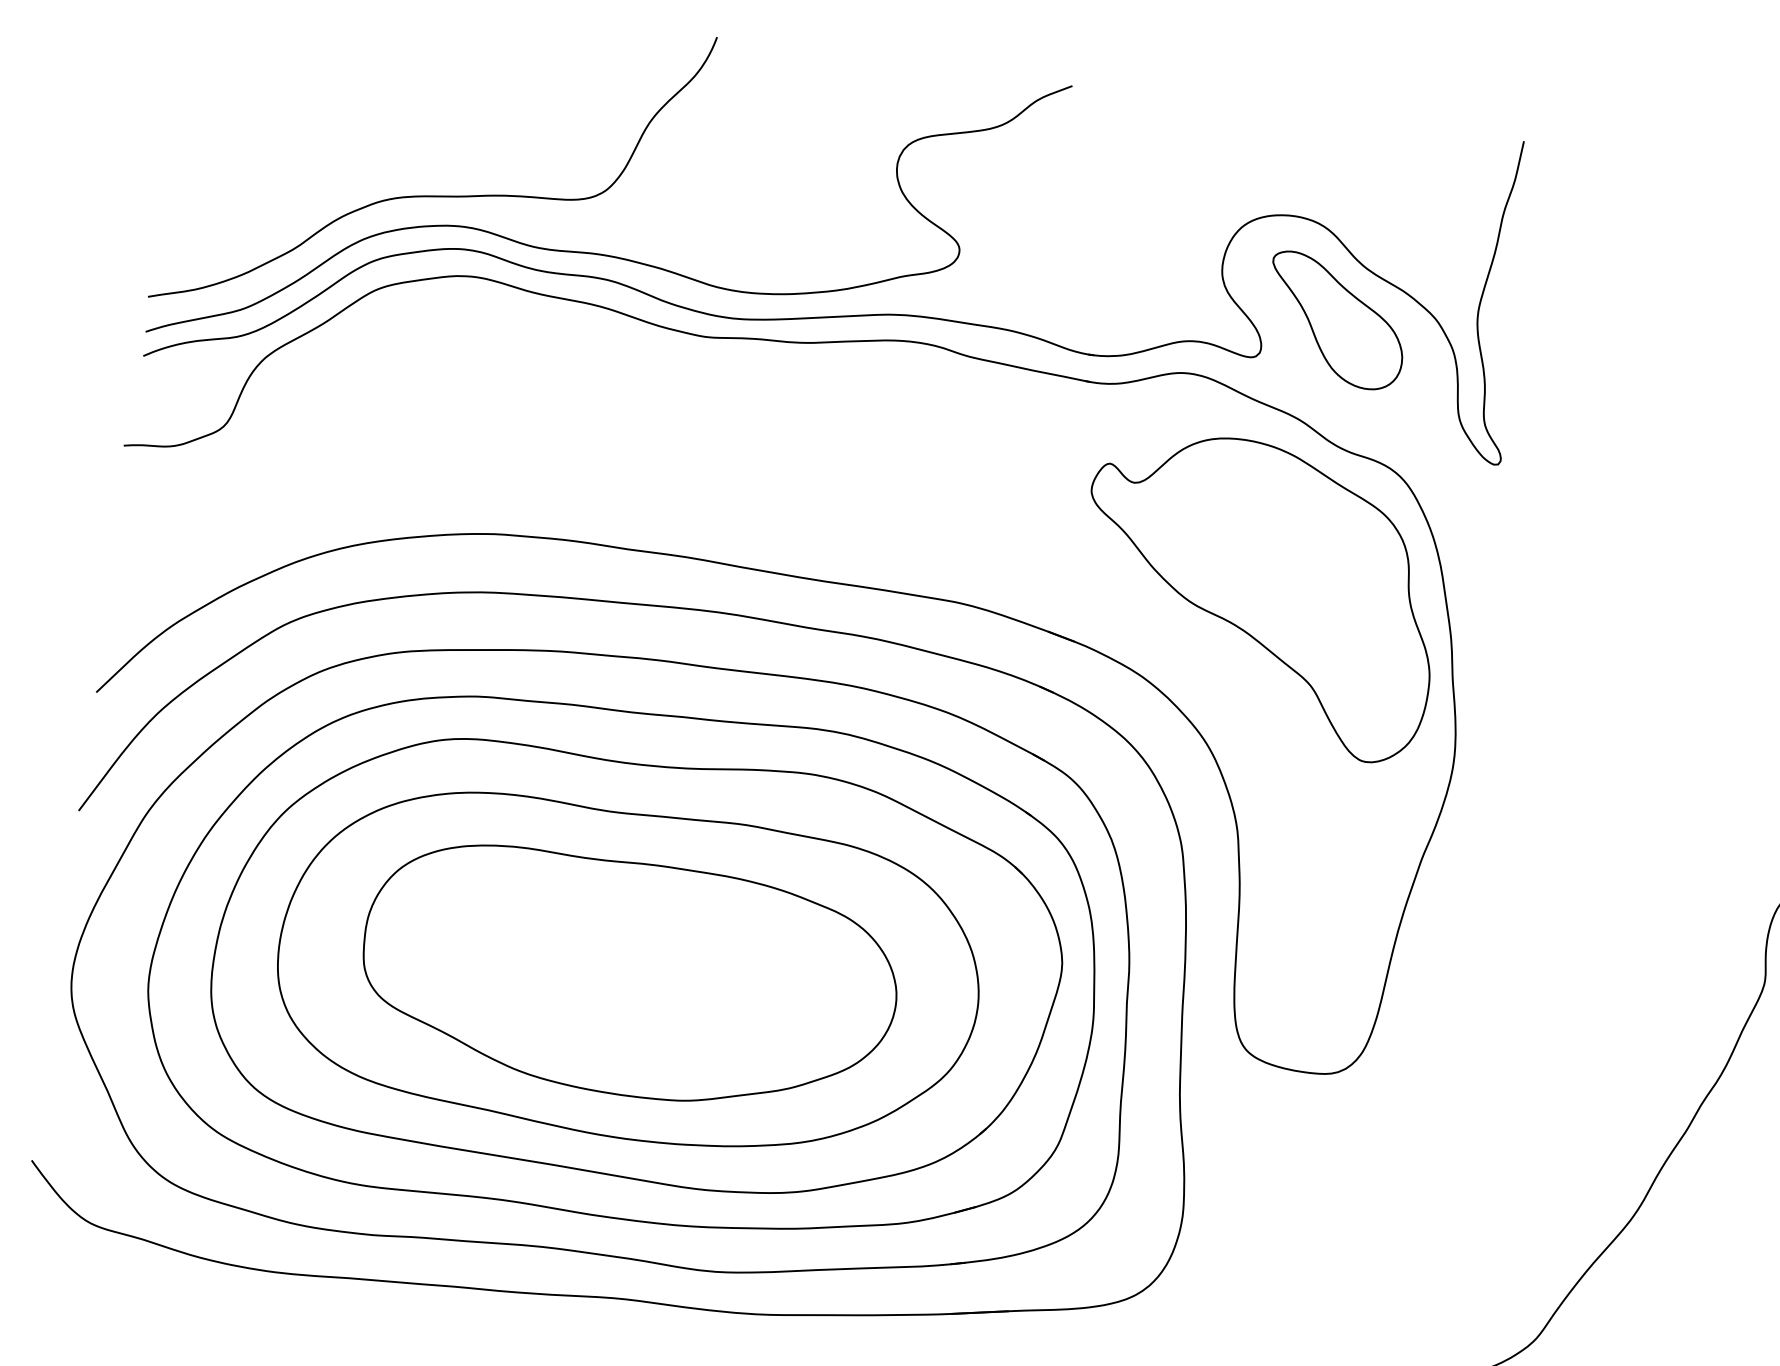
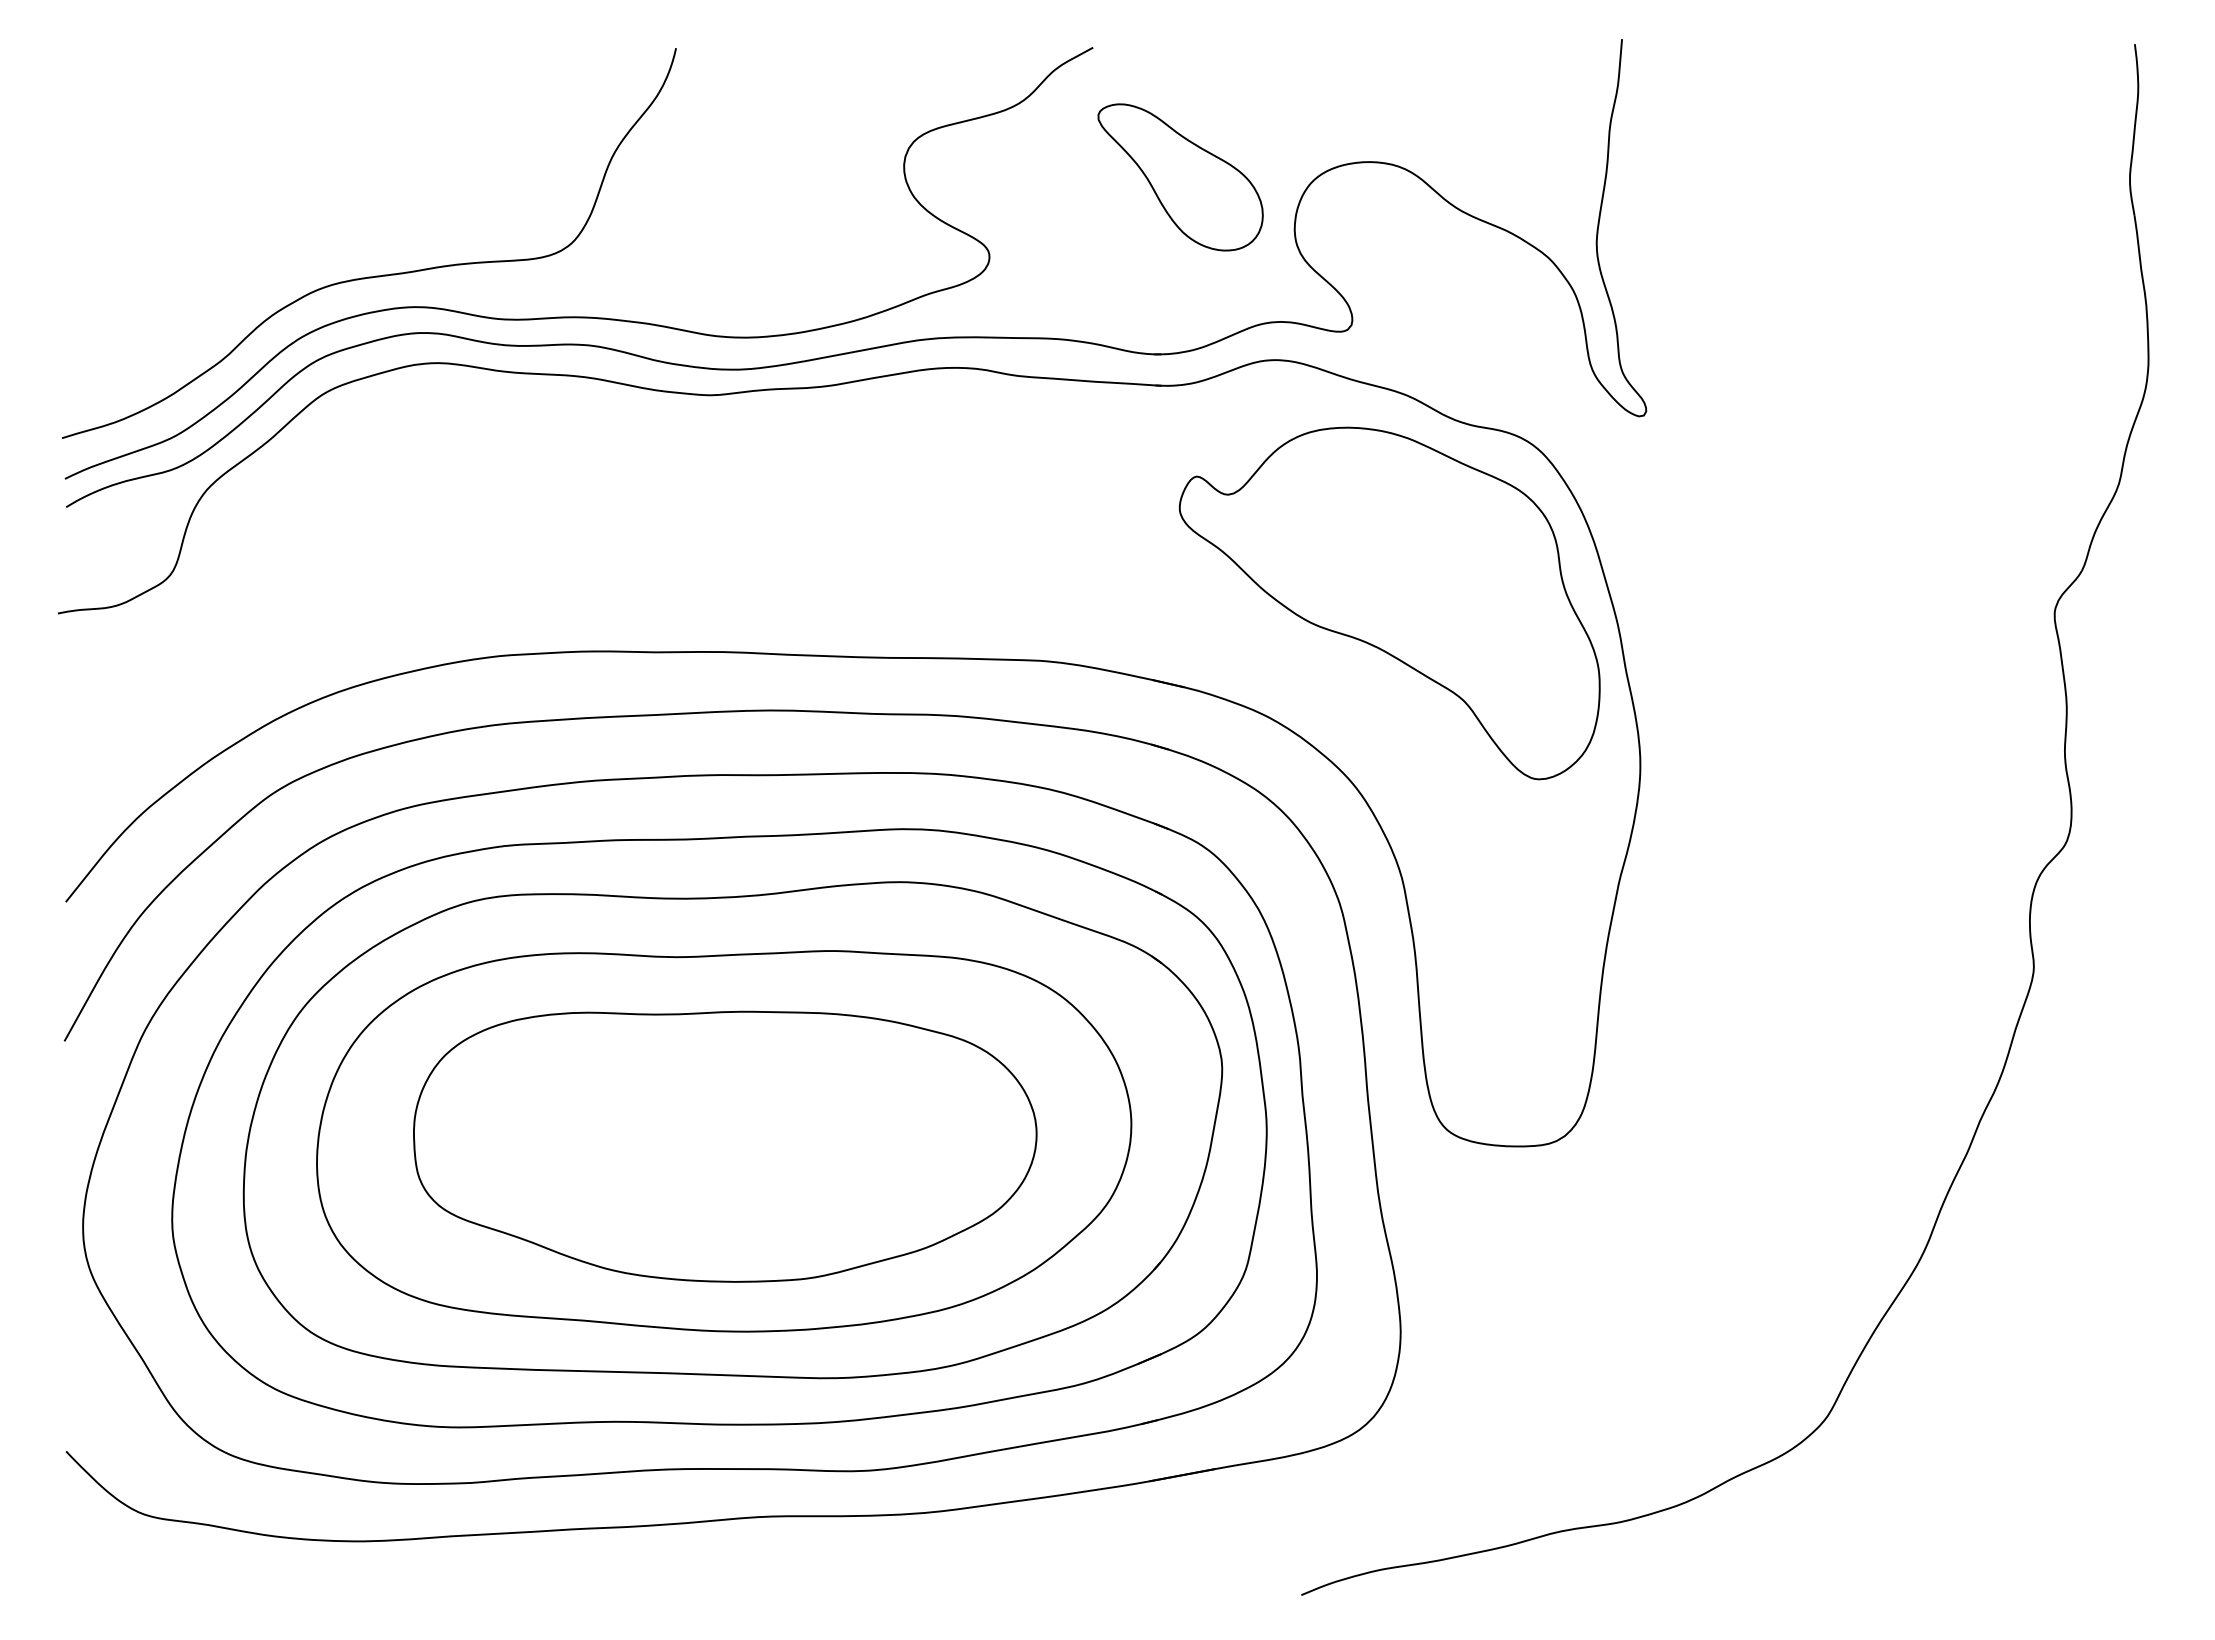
part: (1336, 321) -> (1180, 177), moved

